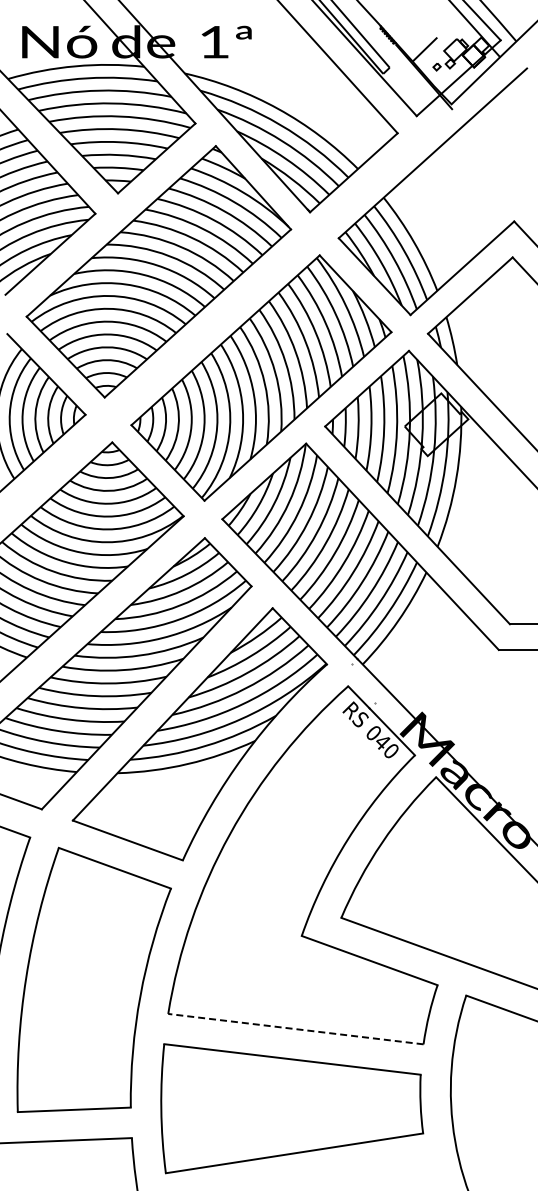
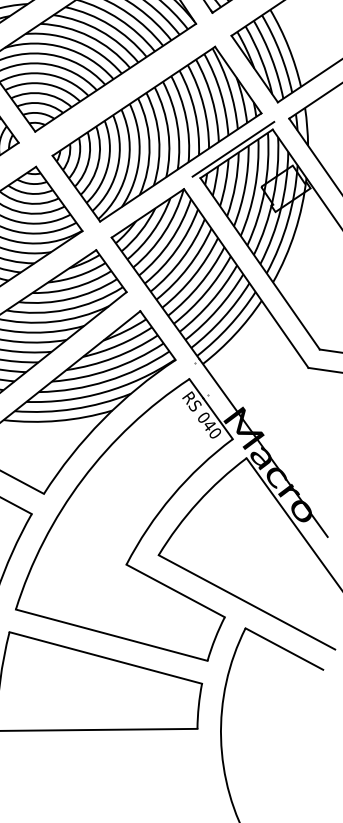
line: (361, 383) -> (232, 149), added
line: (295, 1029) -> (111, 635), dashed -> solid

